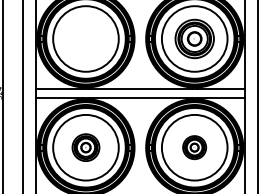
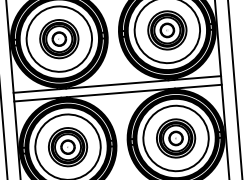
part: (85, 38) -> (58, 38), added
part: (85, 147) -> (67, 146), size x1.43
part: (194, 147) -> (175, 138), size x1.67

